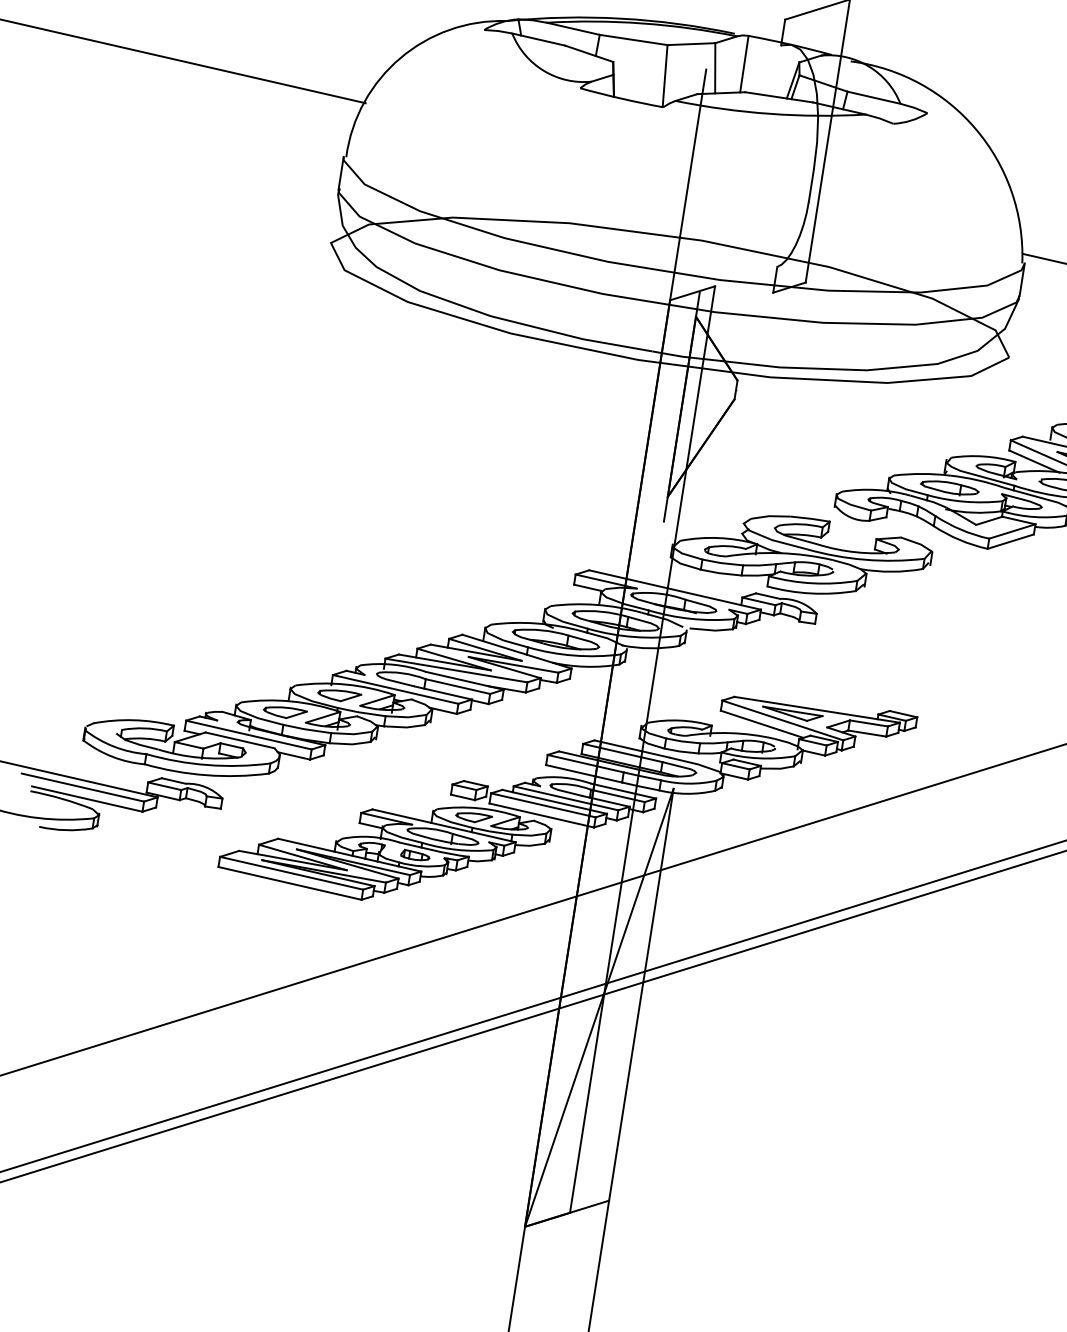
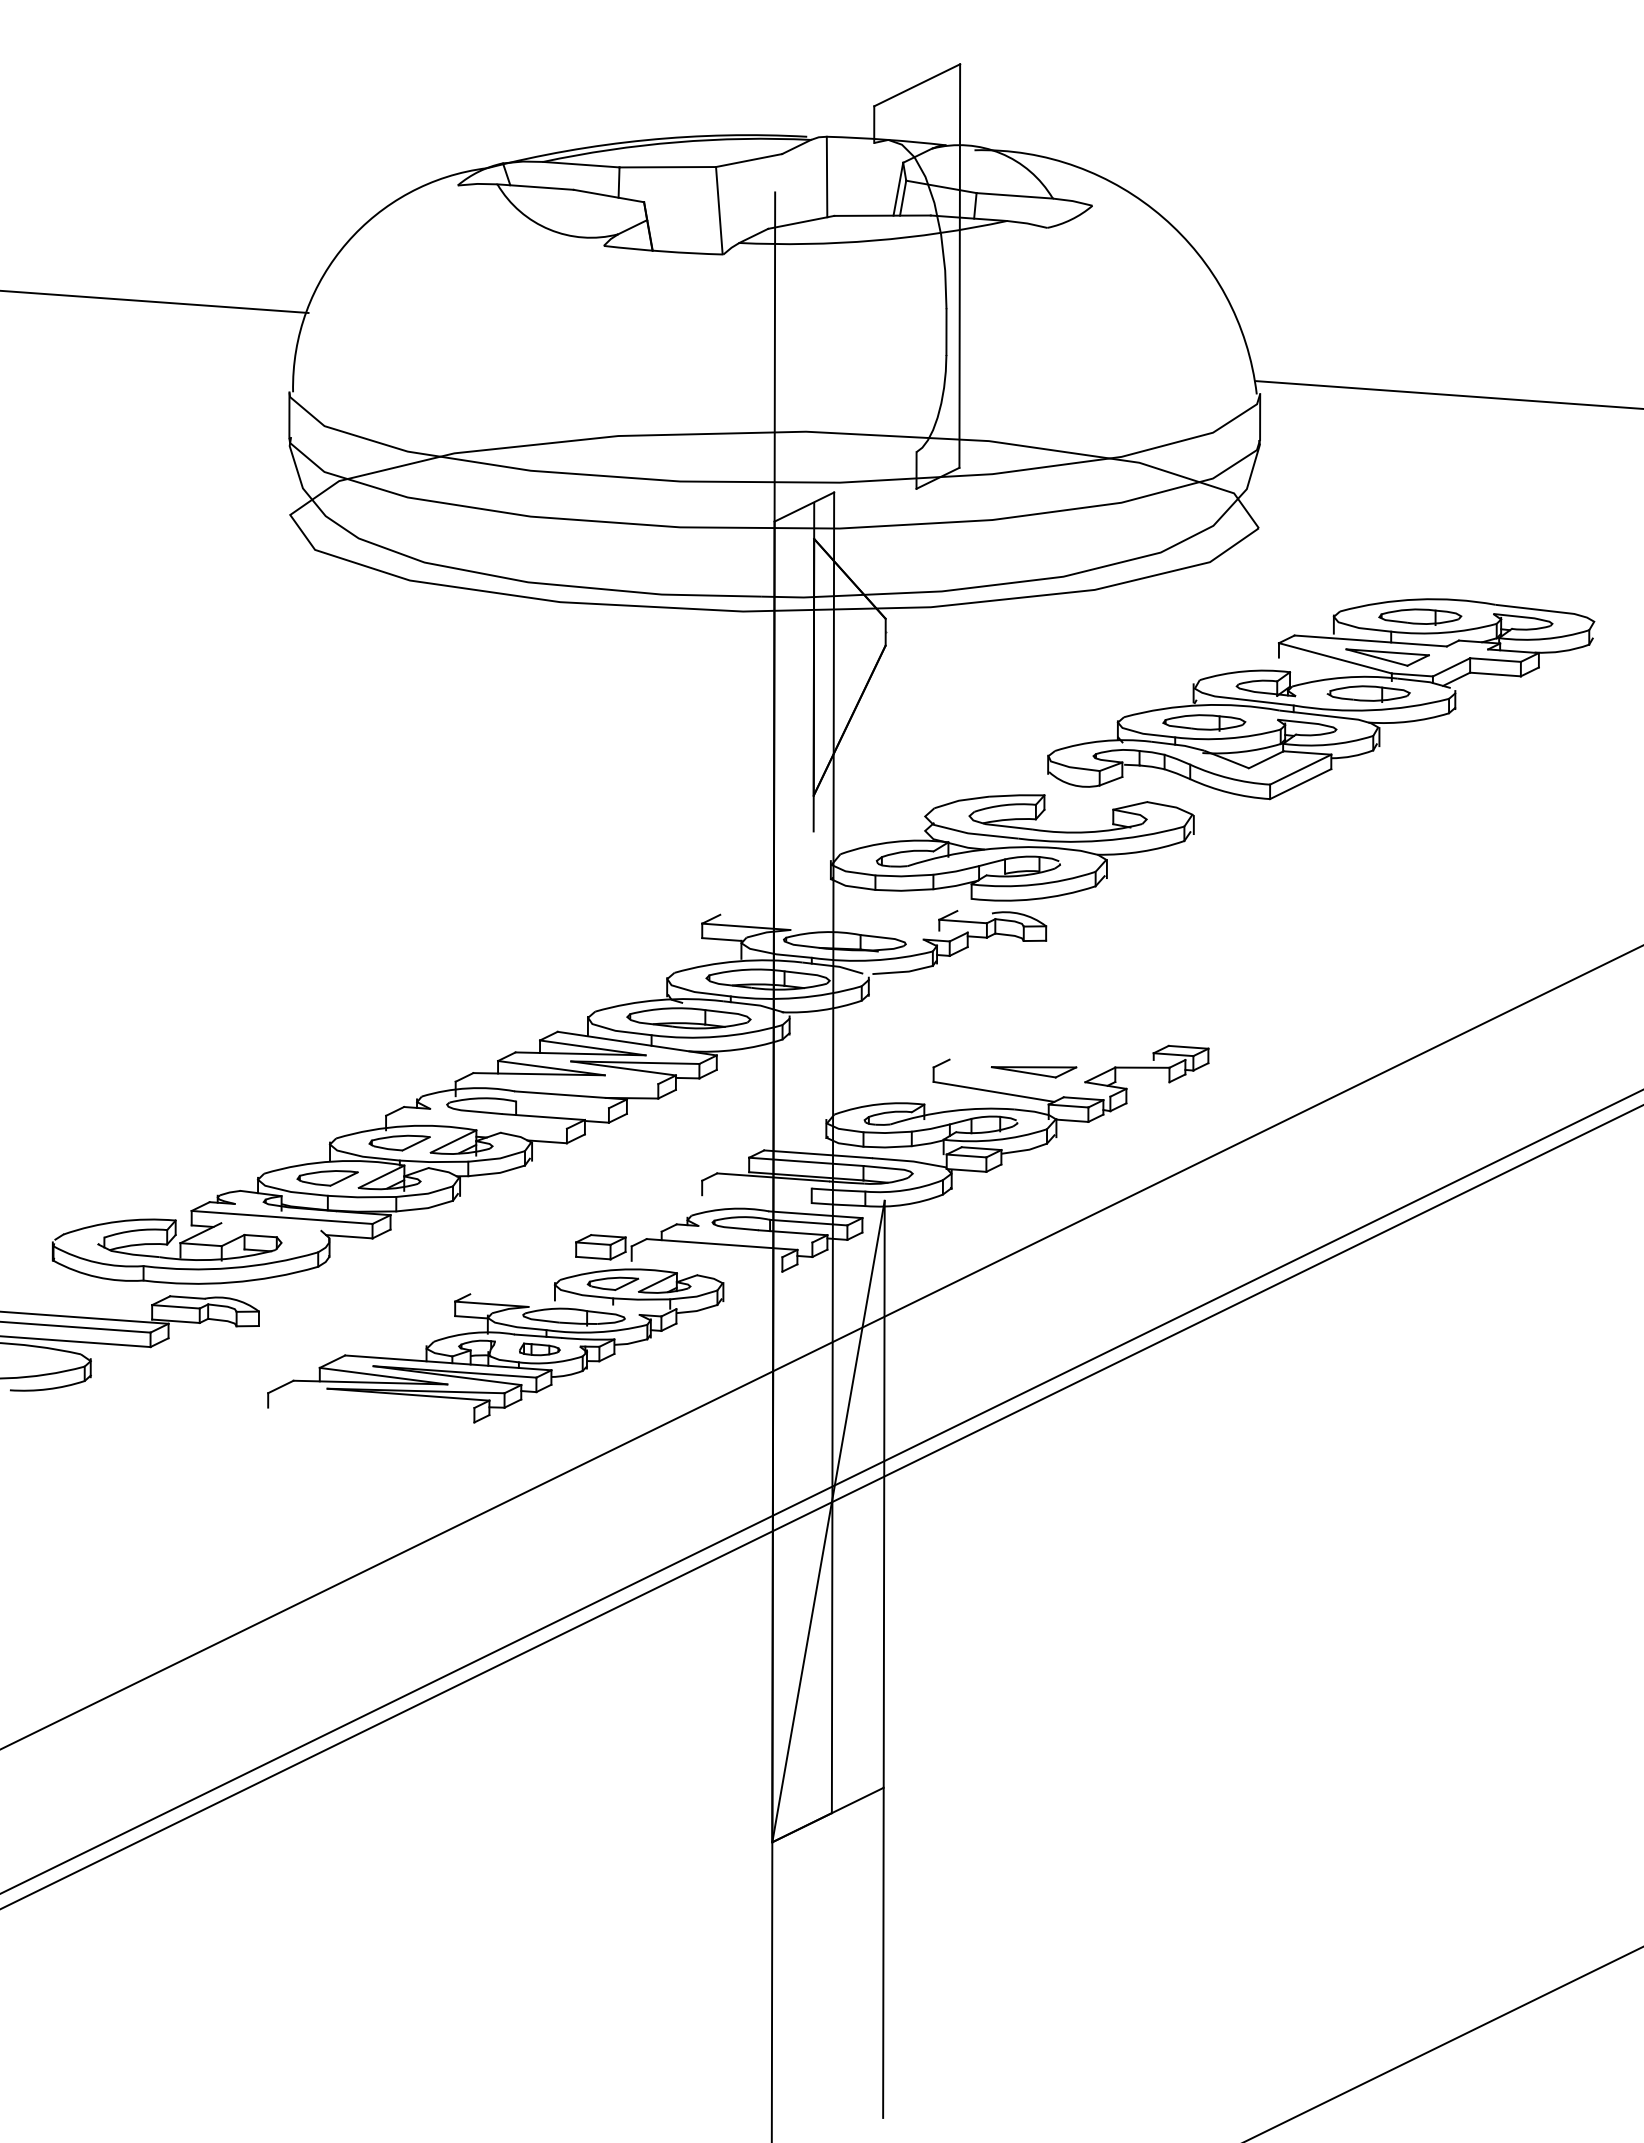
line: (715, 68) -> (787, 189), removed
line: (1033, 461) -> (1315, 667), removed
line: (674, 589) -> (843, 923), removed
line: (767, 596) -> (974, 912), removed
line: (456, 670) -> (556, 1082), removed
line: (457, 686) -> (562, 1104), removed
line: (395, 688) -> (476, 1121), removed
line: (817, 709) -> (1067, 1059), removed
line: (782, 719) -> (1021, 1081), removed
line: (867, 733) -> (1142, 1082), removed
line: (239, 740) -> (270, 1226), removed
line: (585, 763) -> (756, 1184), removed
line: (583, 774) -> (756, 1199), removed
line: (565, 797) -> (736, 1236), removed
line: (543, 805) -> (706, 1251), removed
line: (541, 814) -> (706, 1265), removed
line: (444, 825) -> (573, 1301), removed
line: (291, 873) -> (371, 1400), removed
line: (290, 883) -> (371, 1414), removed

